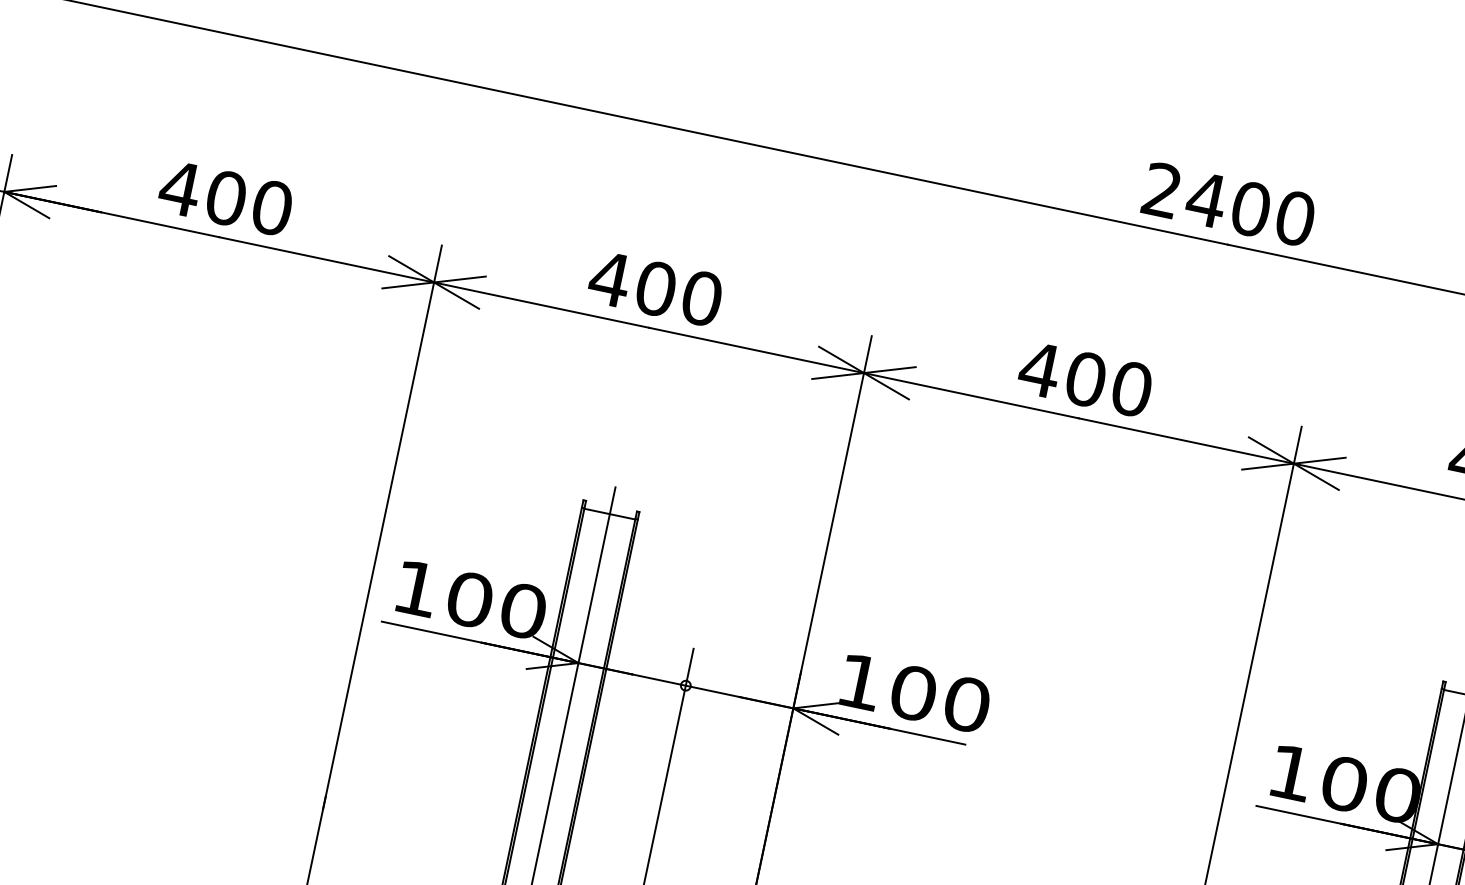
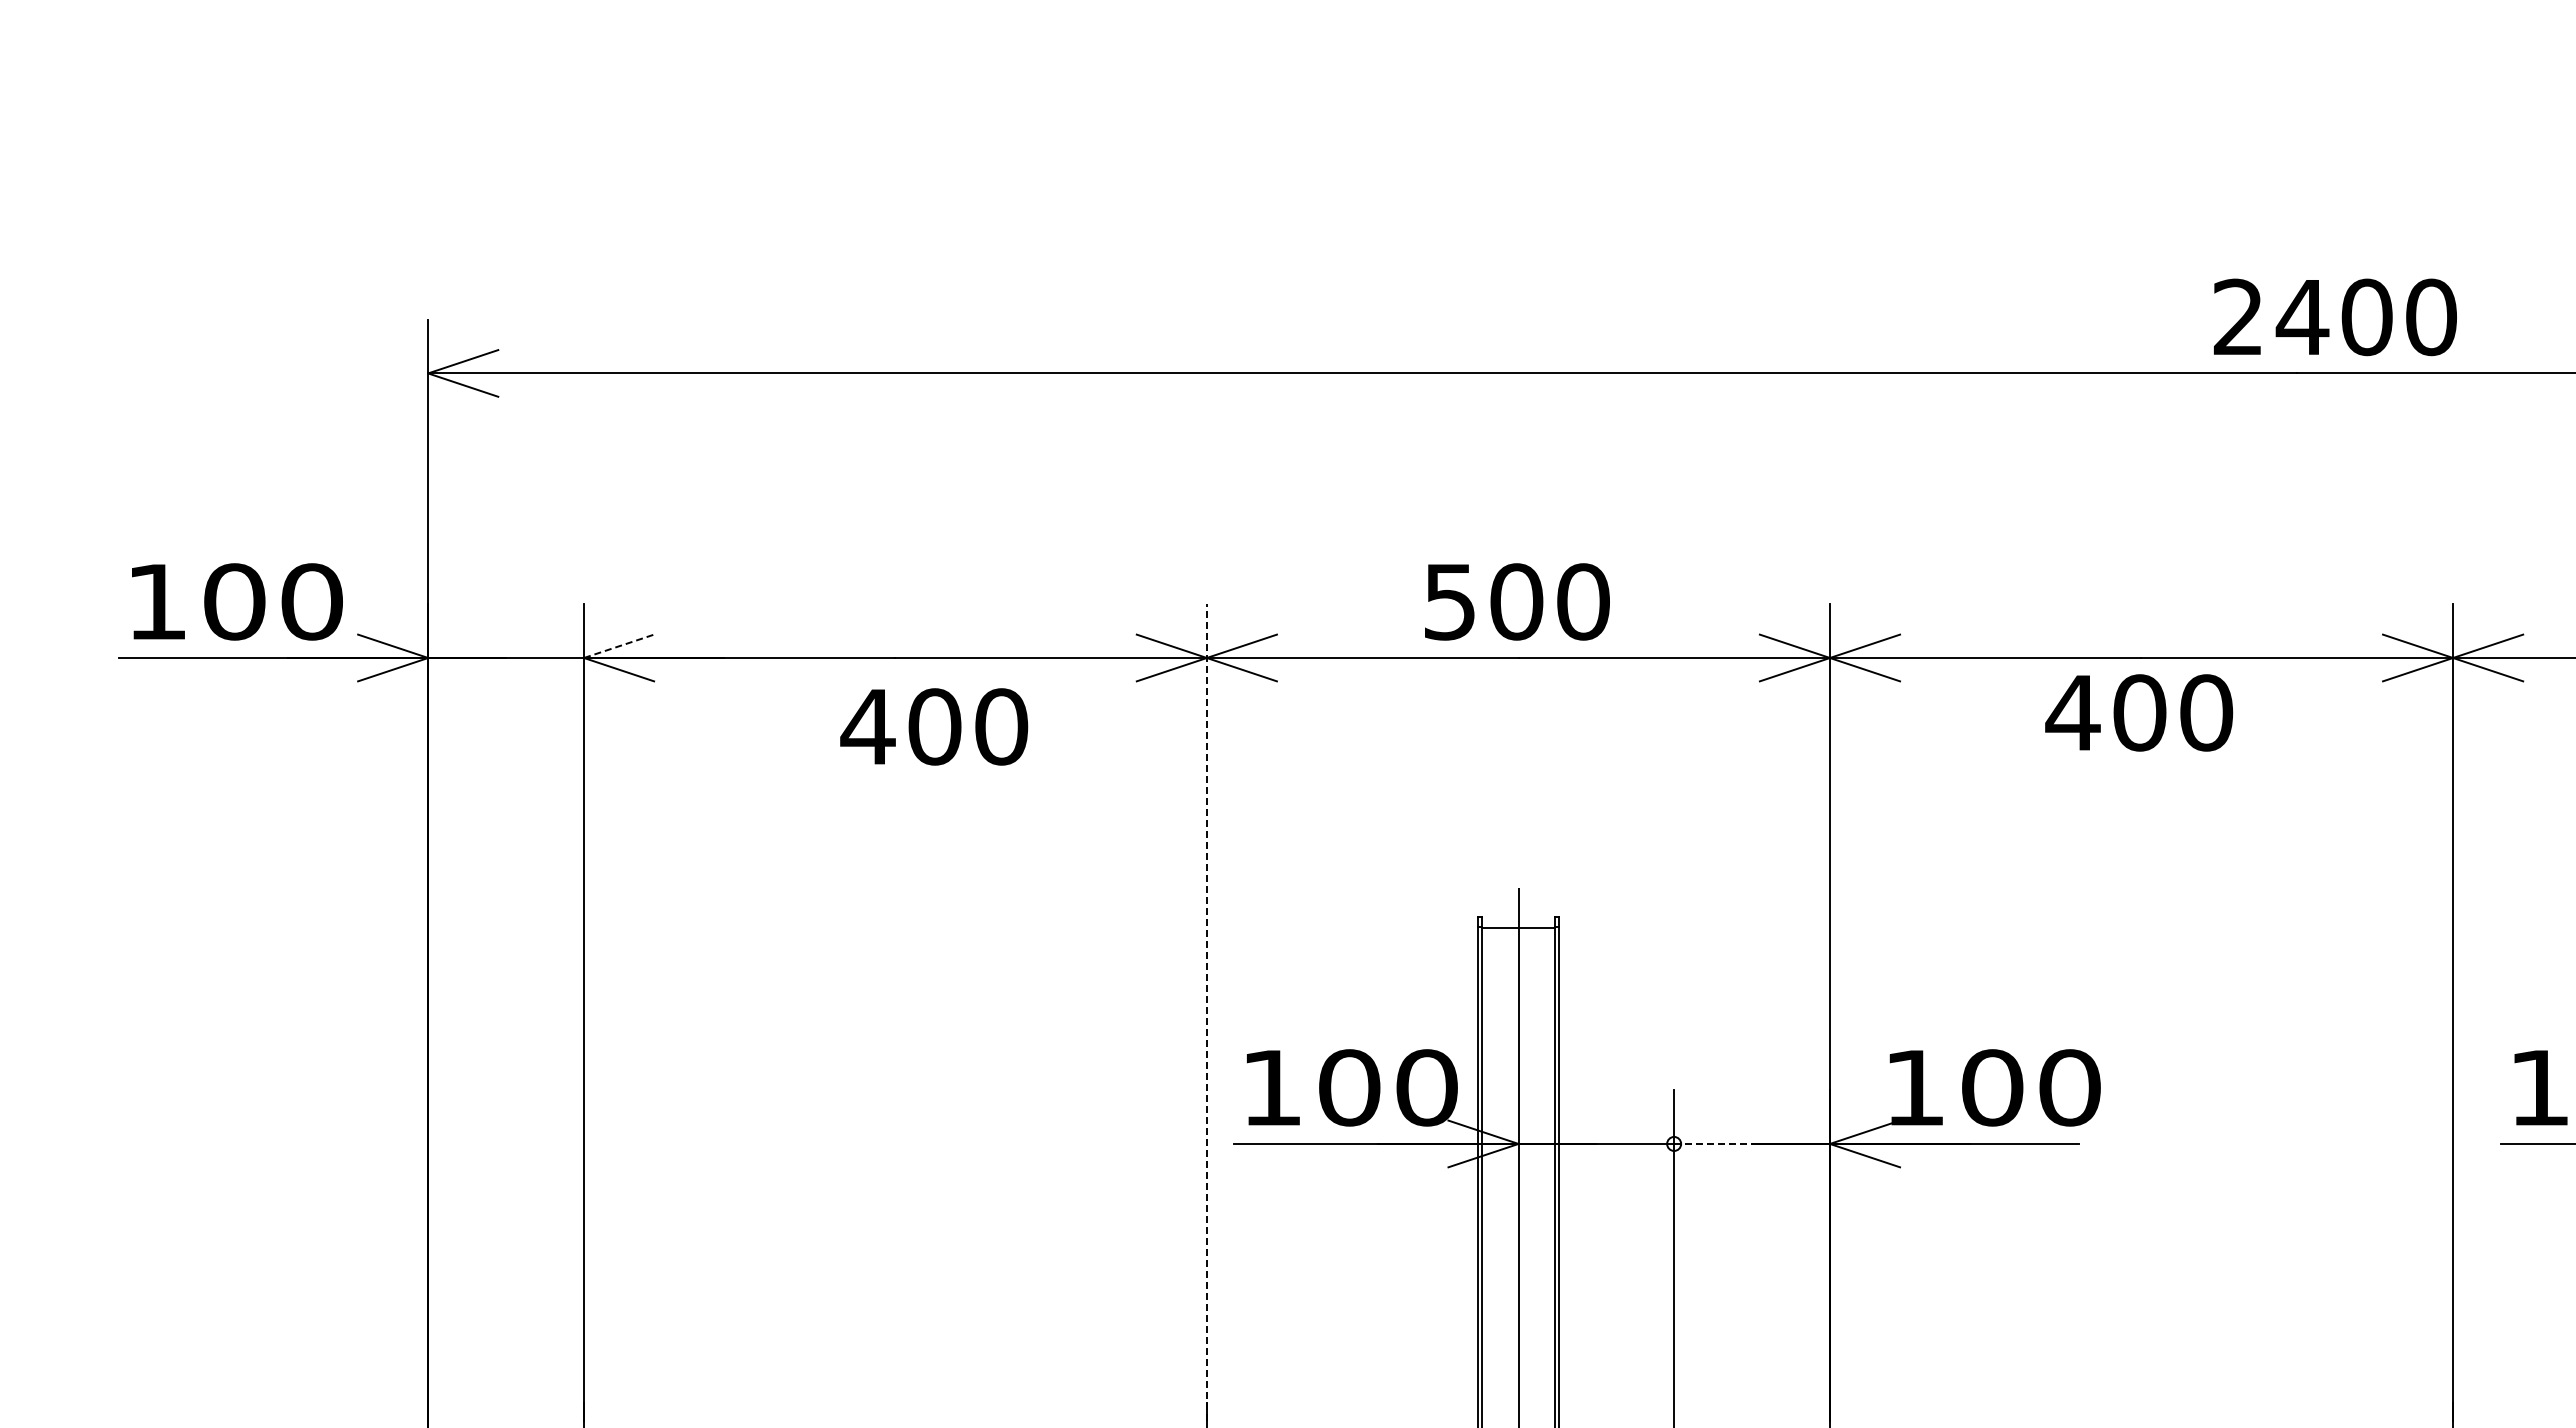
line: (30, 189) -> (619, 646), solid -> dashed
text: (226, 197) -> (934, 726), moved
text: (1229, 204) -> (2335, 317), moved
text: (609, 279) -> (1449, 602), 400 -> 500
text: (1085, 379) -> (2139, 712), moved
line: (382, 527) -> (1206, 1012), solid -> dashed
line: (713, 691) -> (1713, 1143), solid -> dashed

